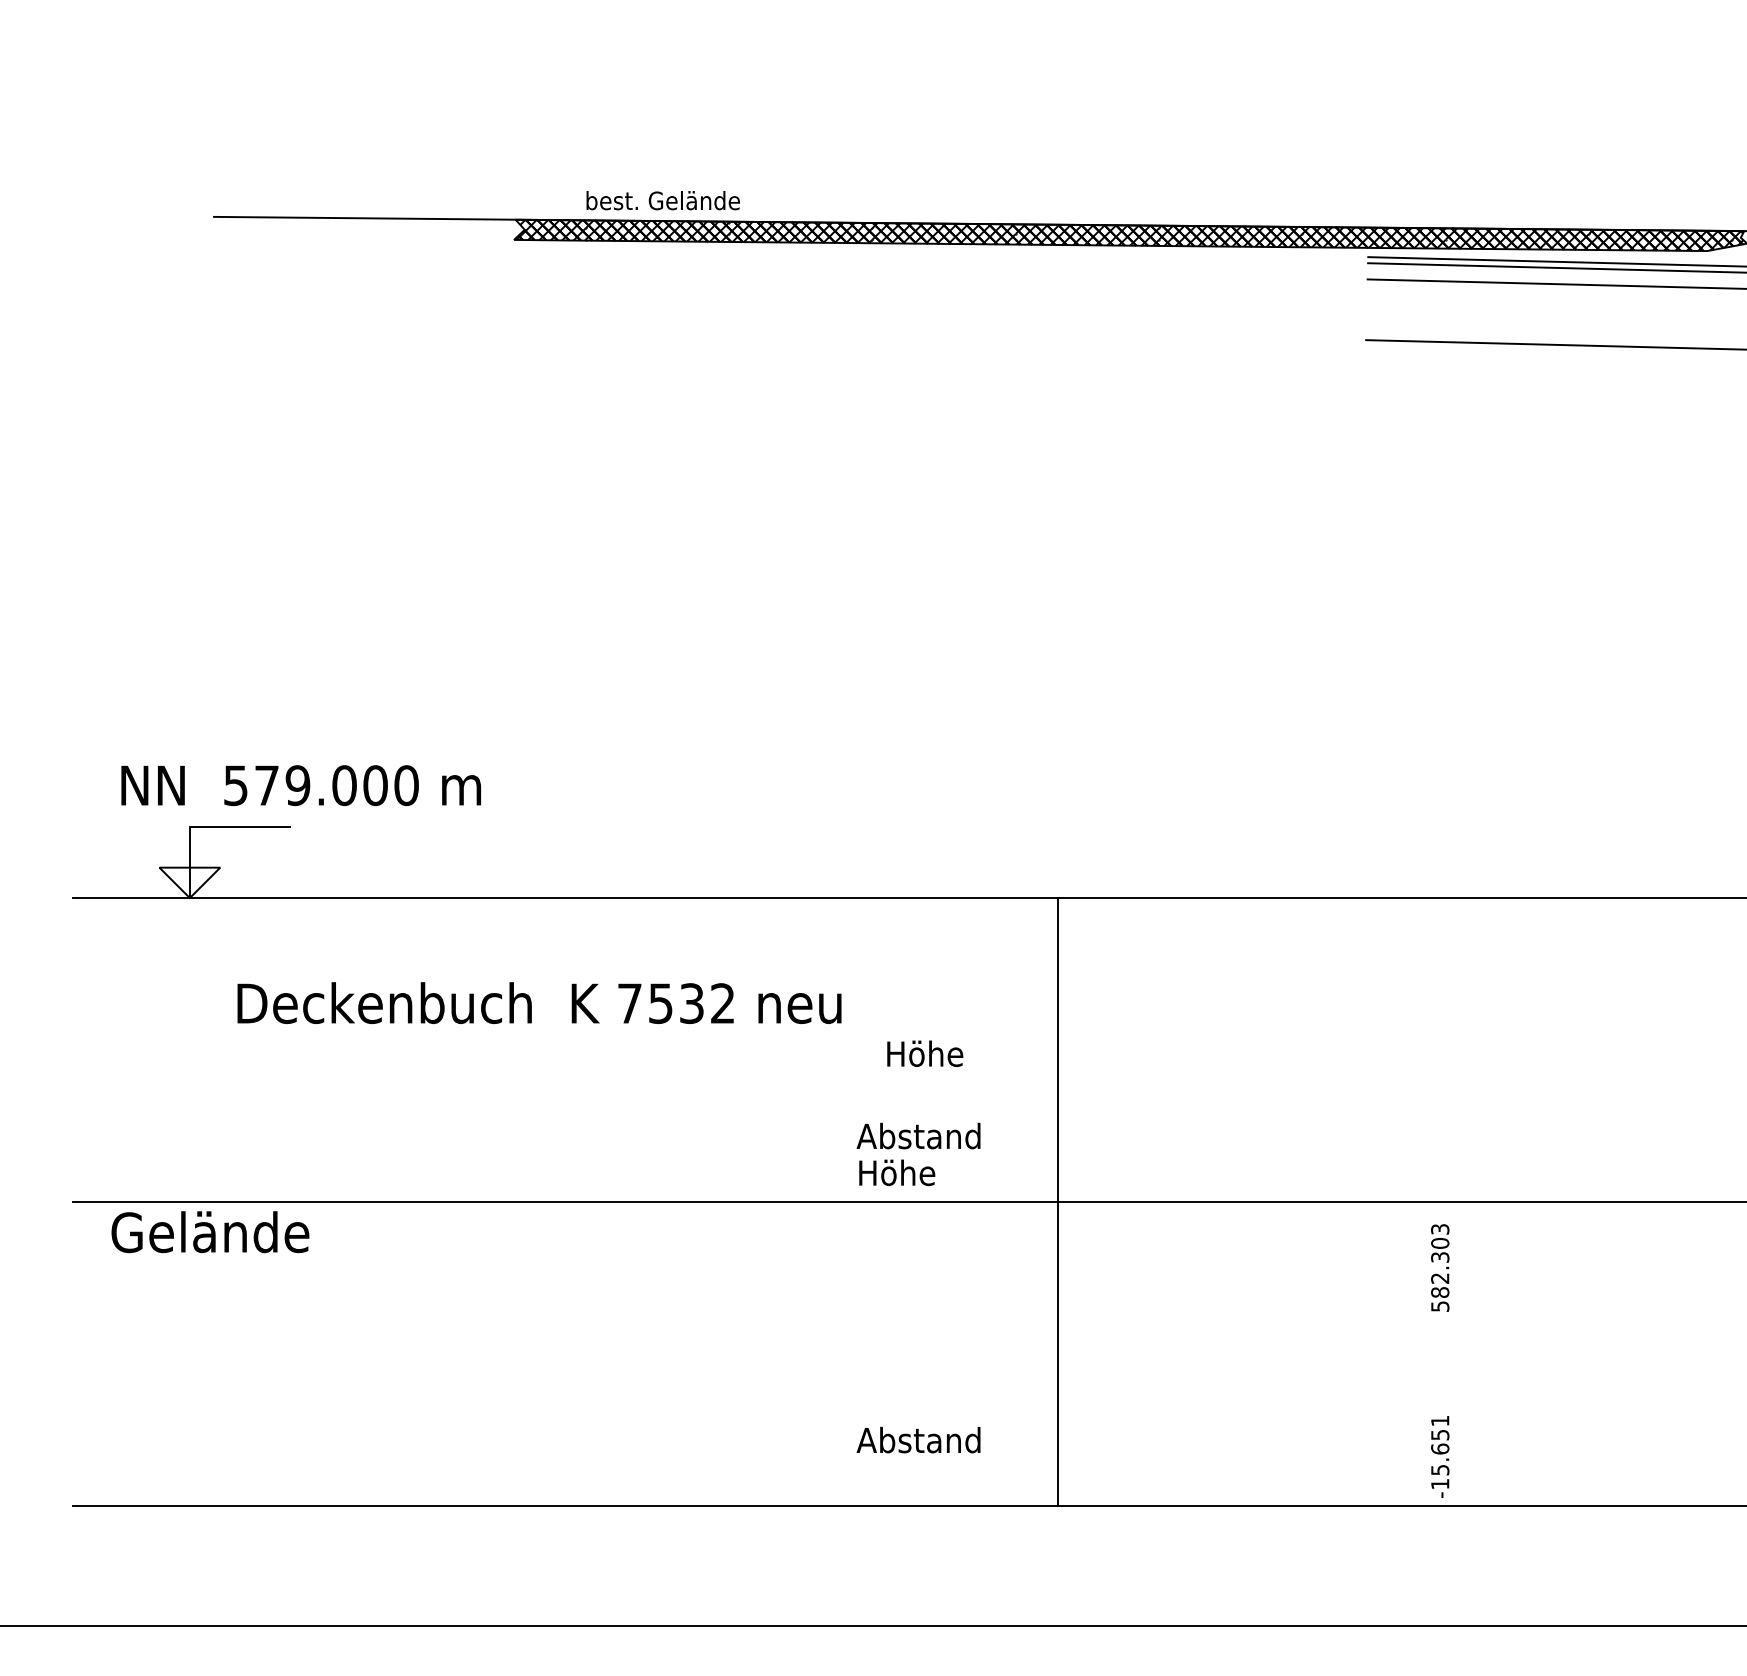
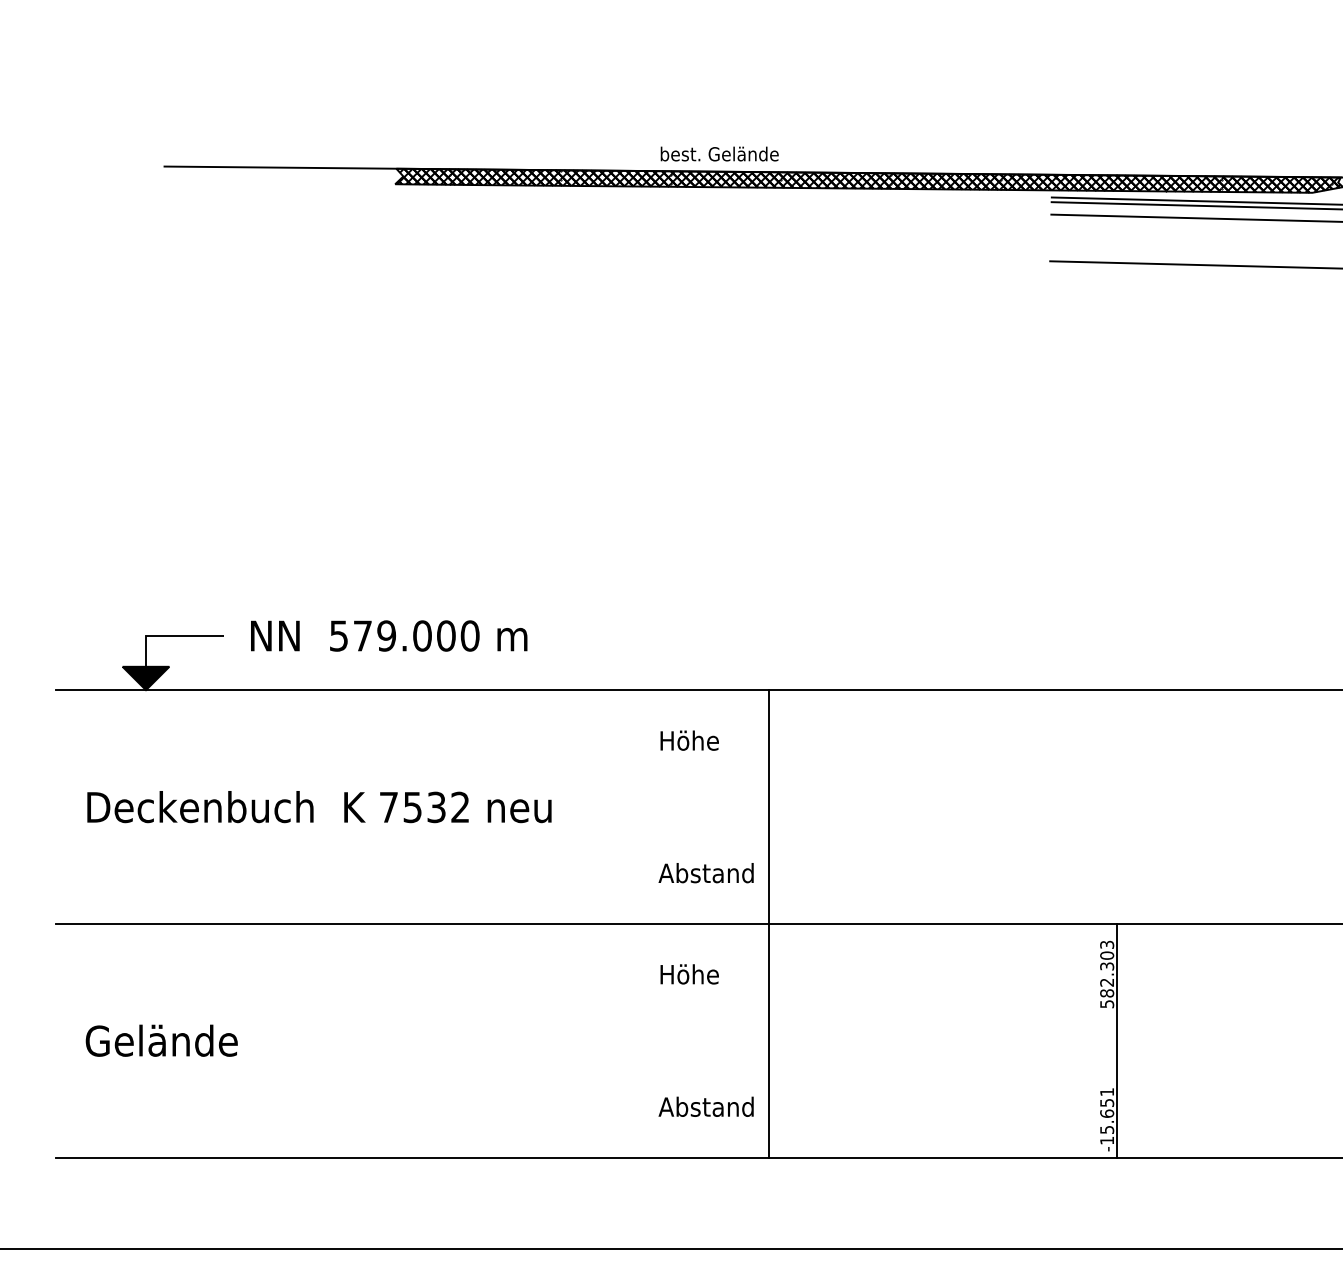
text: (662, 200) -> (719, 153), moved
text: (300, 785) -> (388, 635), moved
fill: (189, 882) -> (145, 678), added
text: (539, 1002) -> (319, 806), moved
text: (925, 1053) -> (689, 740), moved
text: (897, 1172) -> (689, 974), moved
line: (1057, 1202) -> (769, 924), moved
text: (210, 1232) -> (161, 1041), moved
line: (1452, 1354) -> (1116, 1041), added

